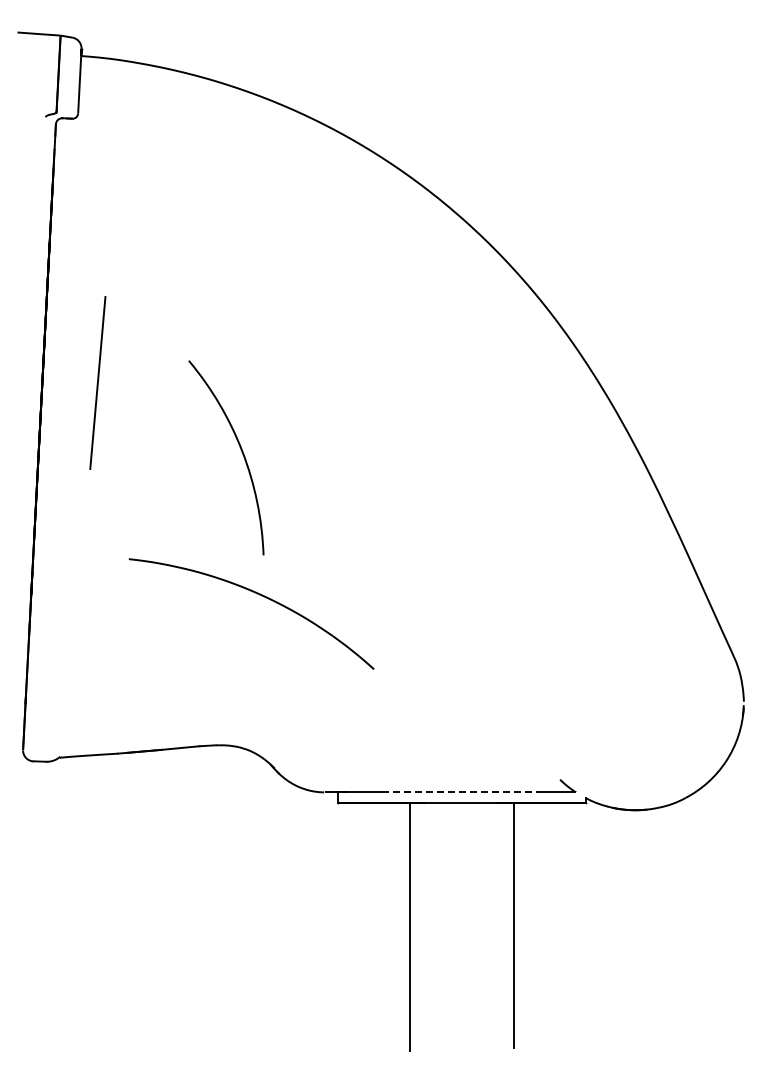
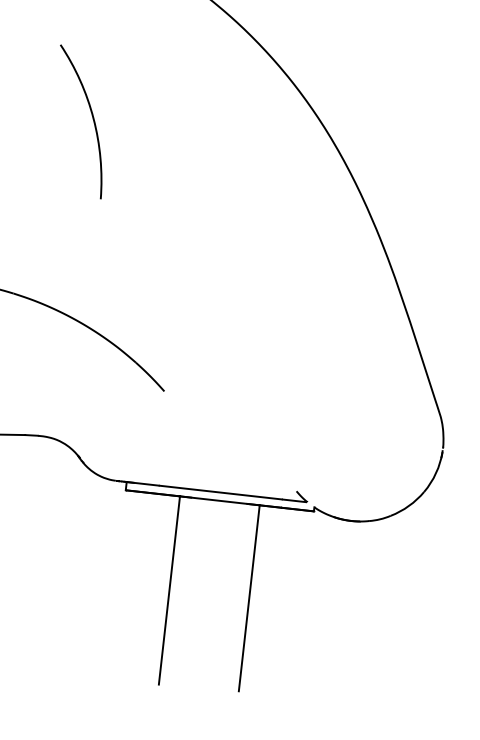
arc: (241, 452) -> (92, 119), moved
line: (462, 792) -> (221, 492), dashed -> solid

